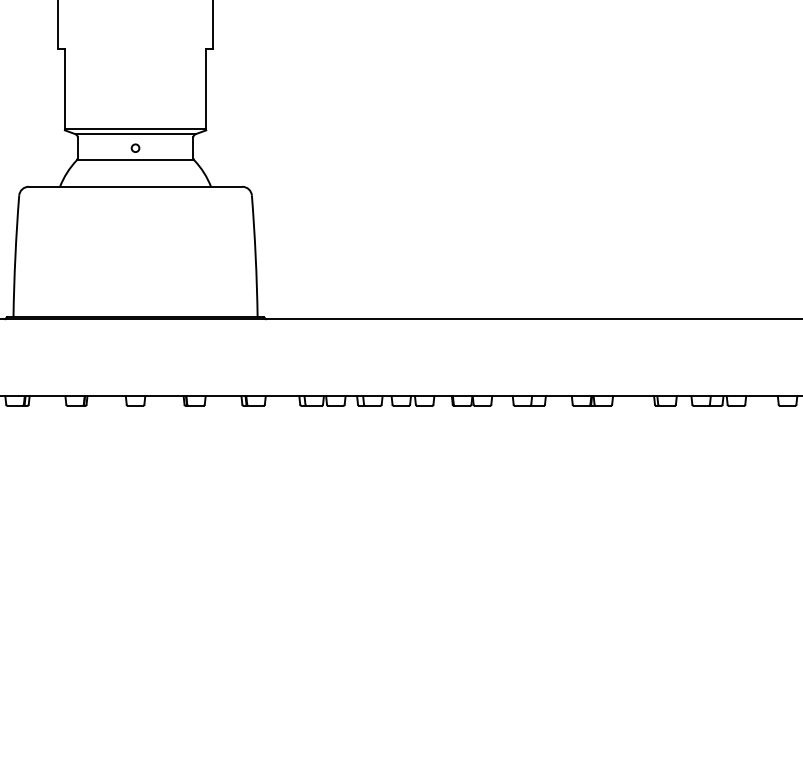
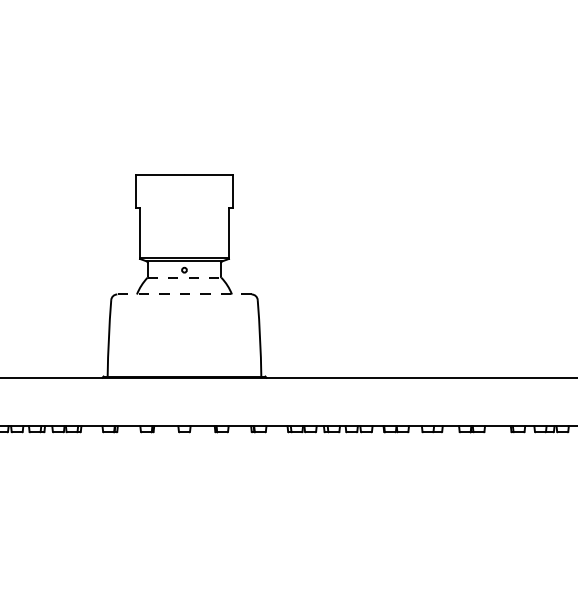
line: (135, 159) -> (184, 277), solid -> dashed
line: (135, 186) -> (184, 294), solid -> dashed

